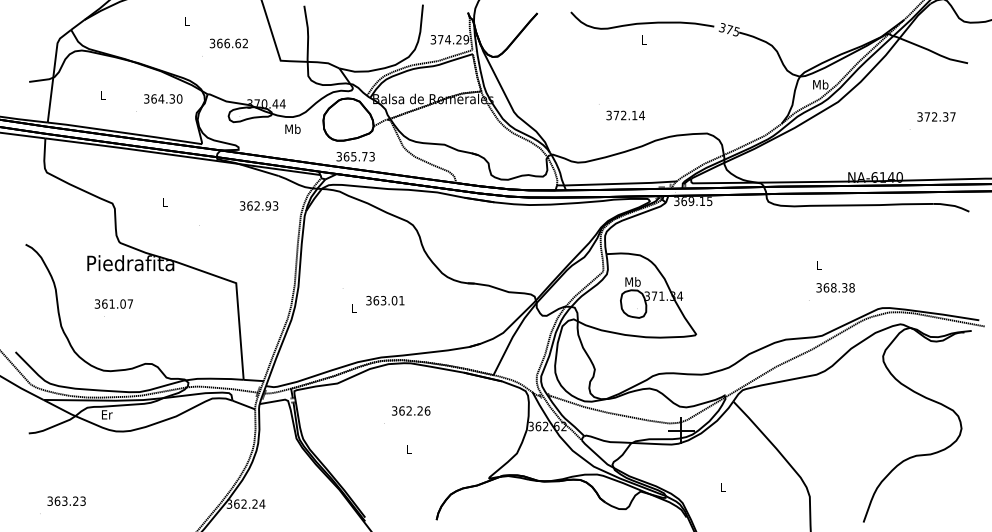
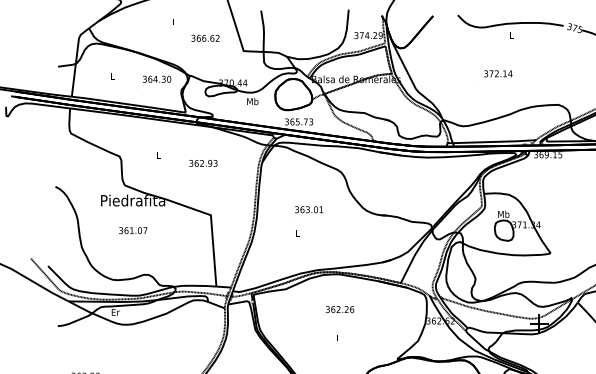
text: (625, 115) -> (498, 73), moved
text: (259, 205) -> (203, 163), moved
text: (385, 300) -> (309, 209), moved
text: (113, 303) -> (132, 230), moved

